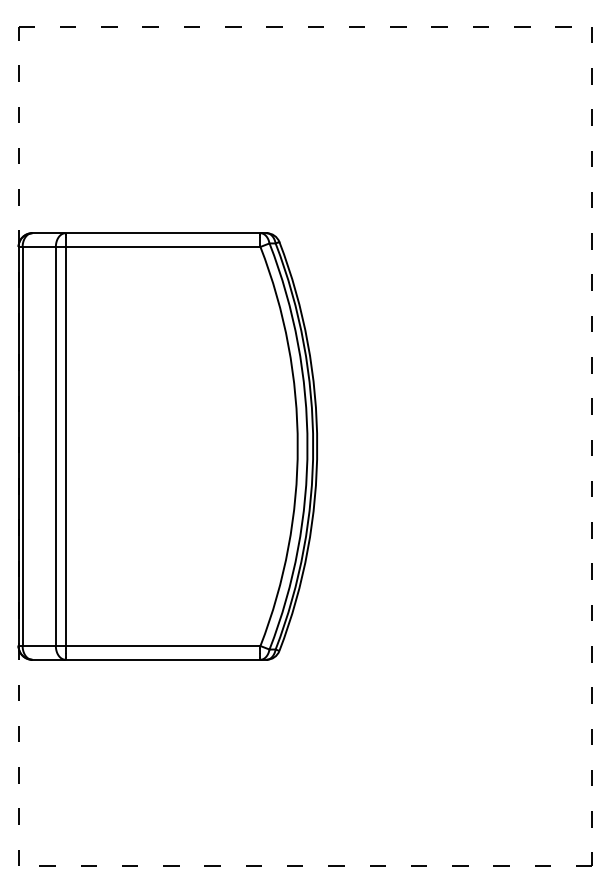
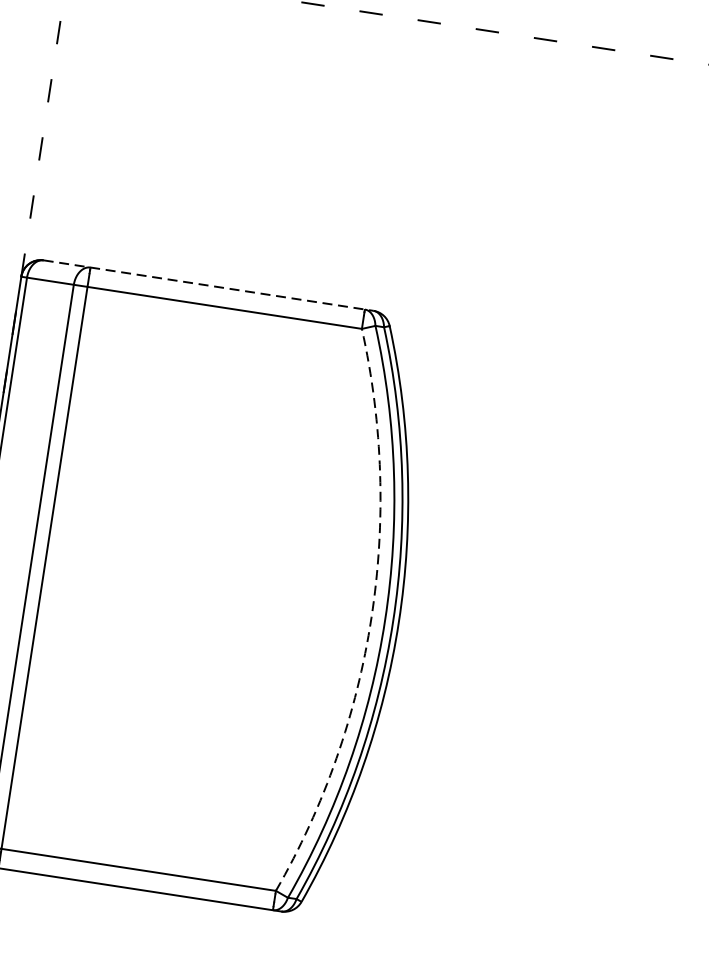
line: (149, 233) -> (208, 286), solid -> dashed
arc: (297, 446) -> (371, 617), solid -> dashed

